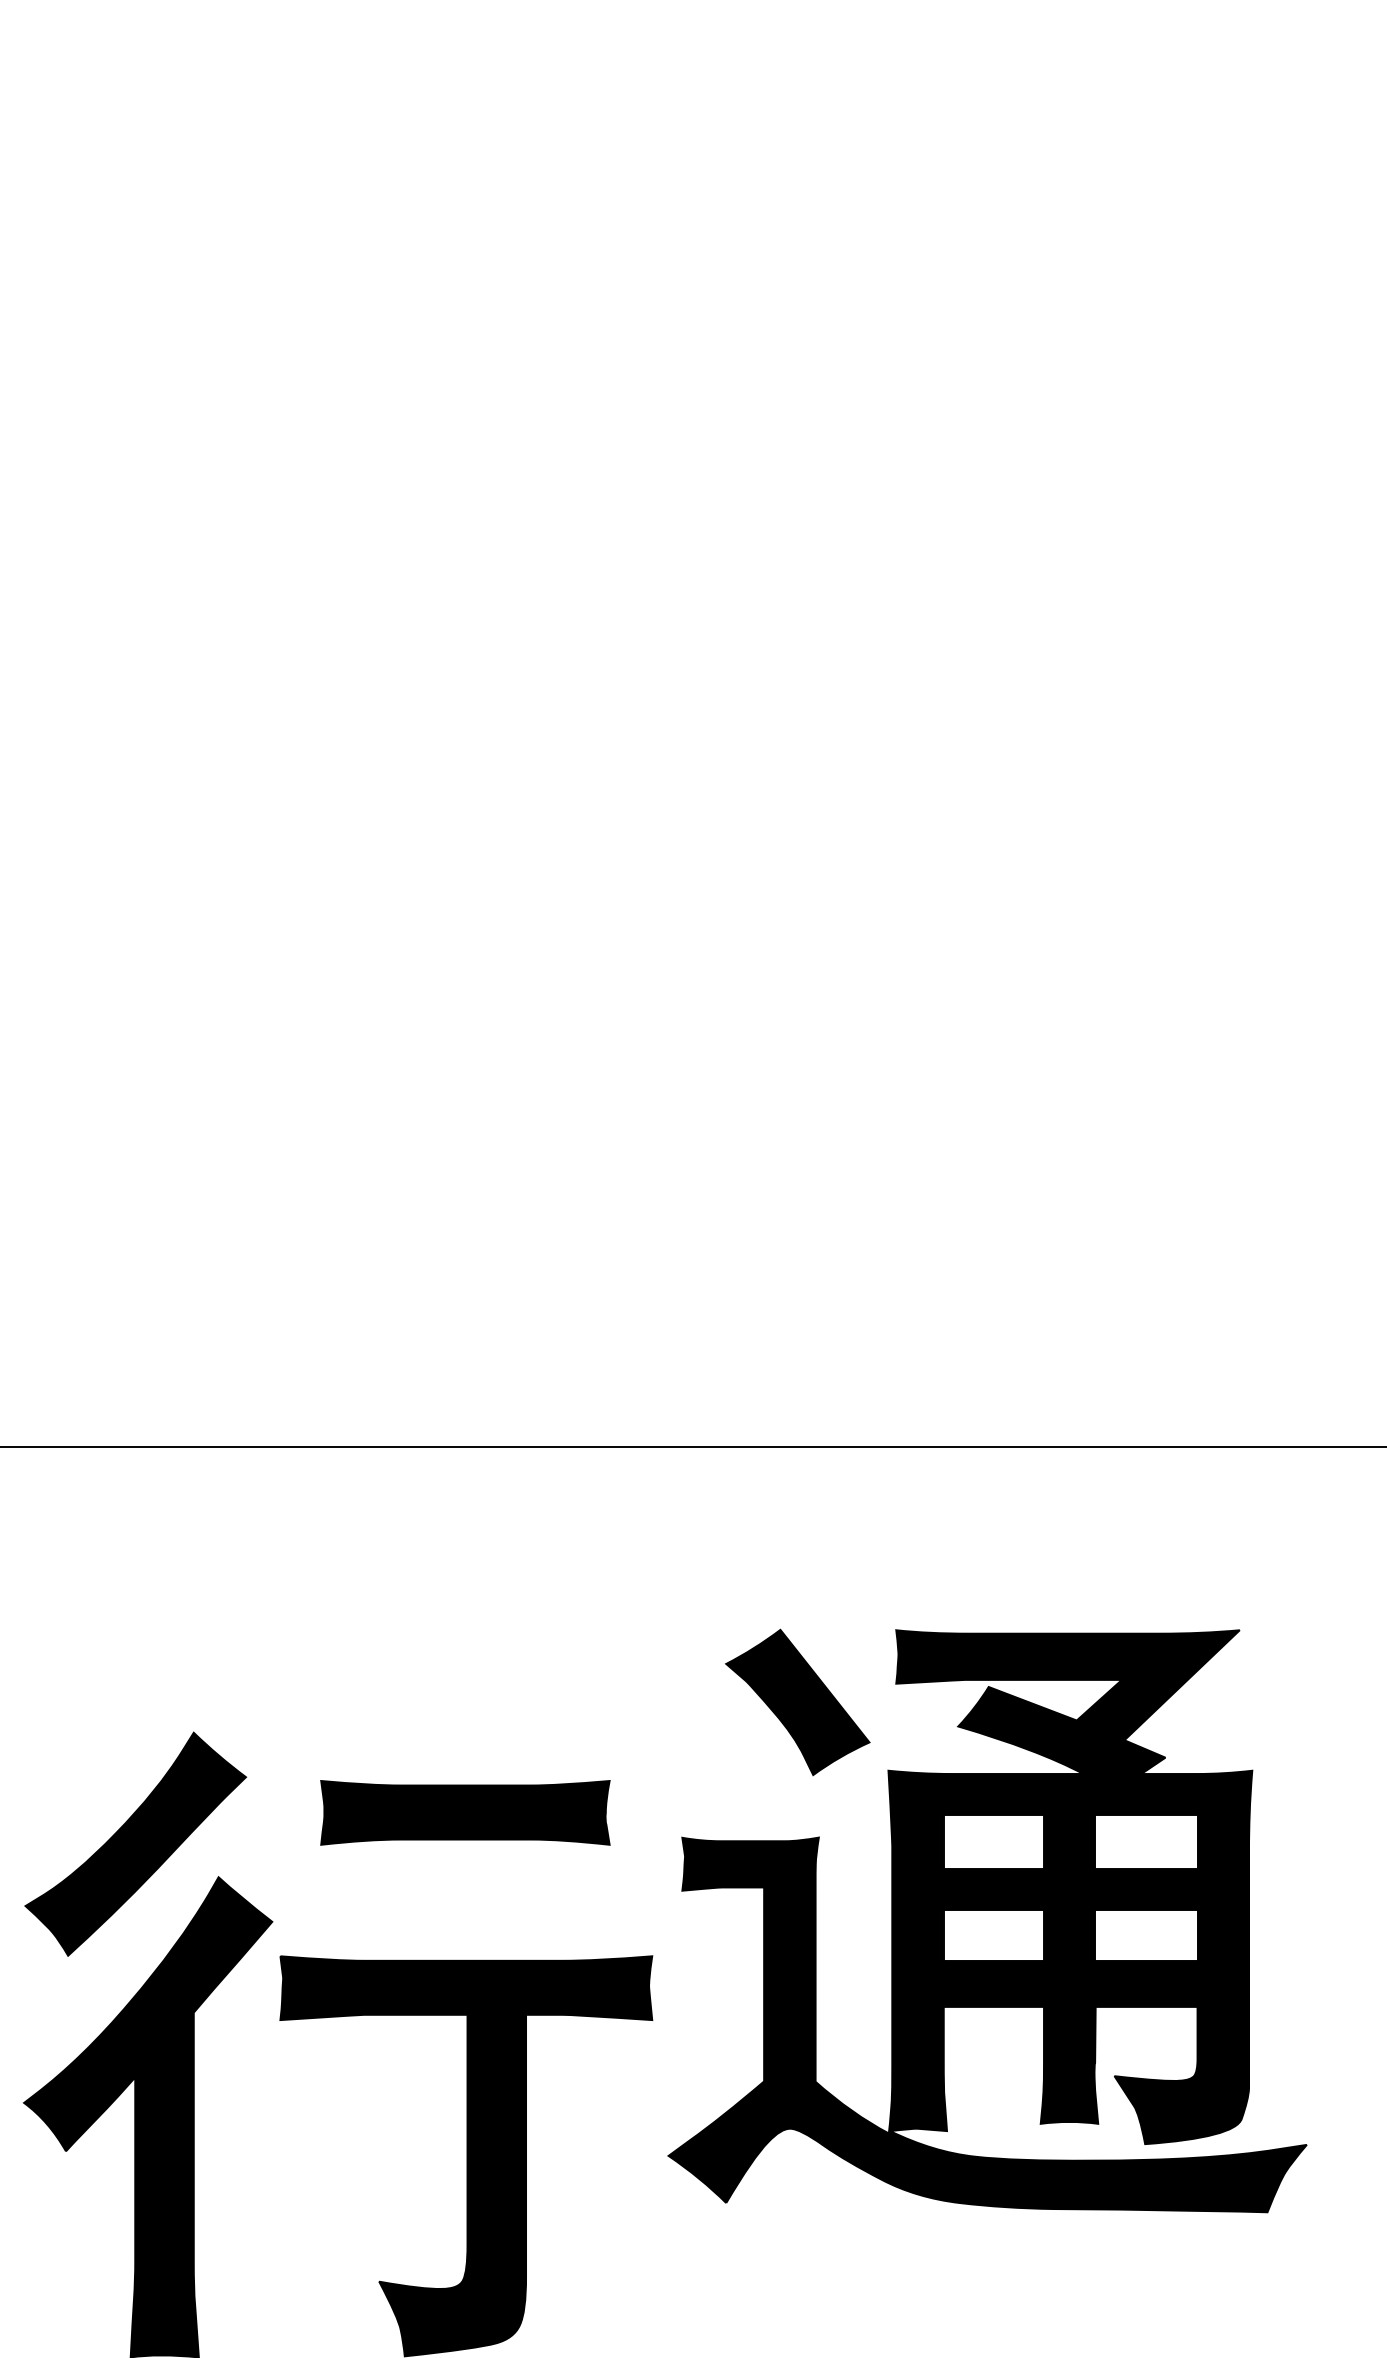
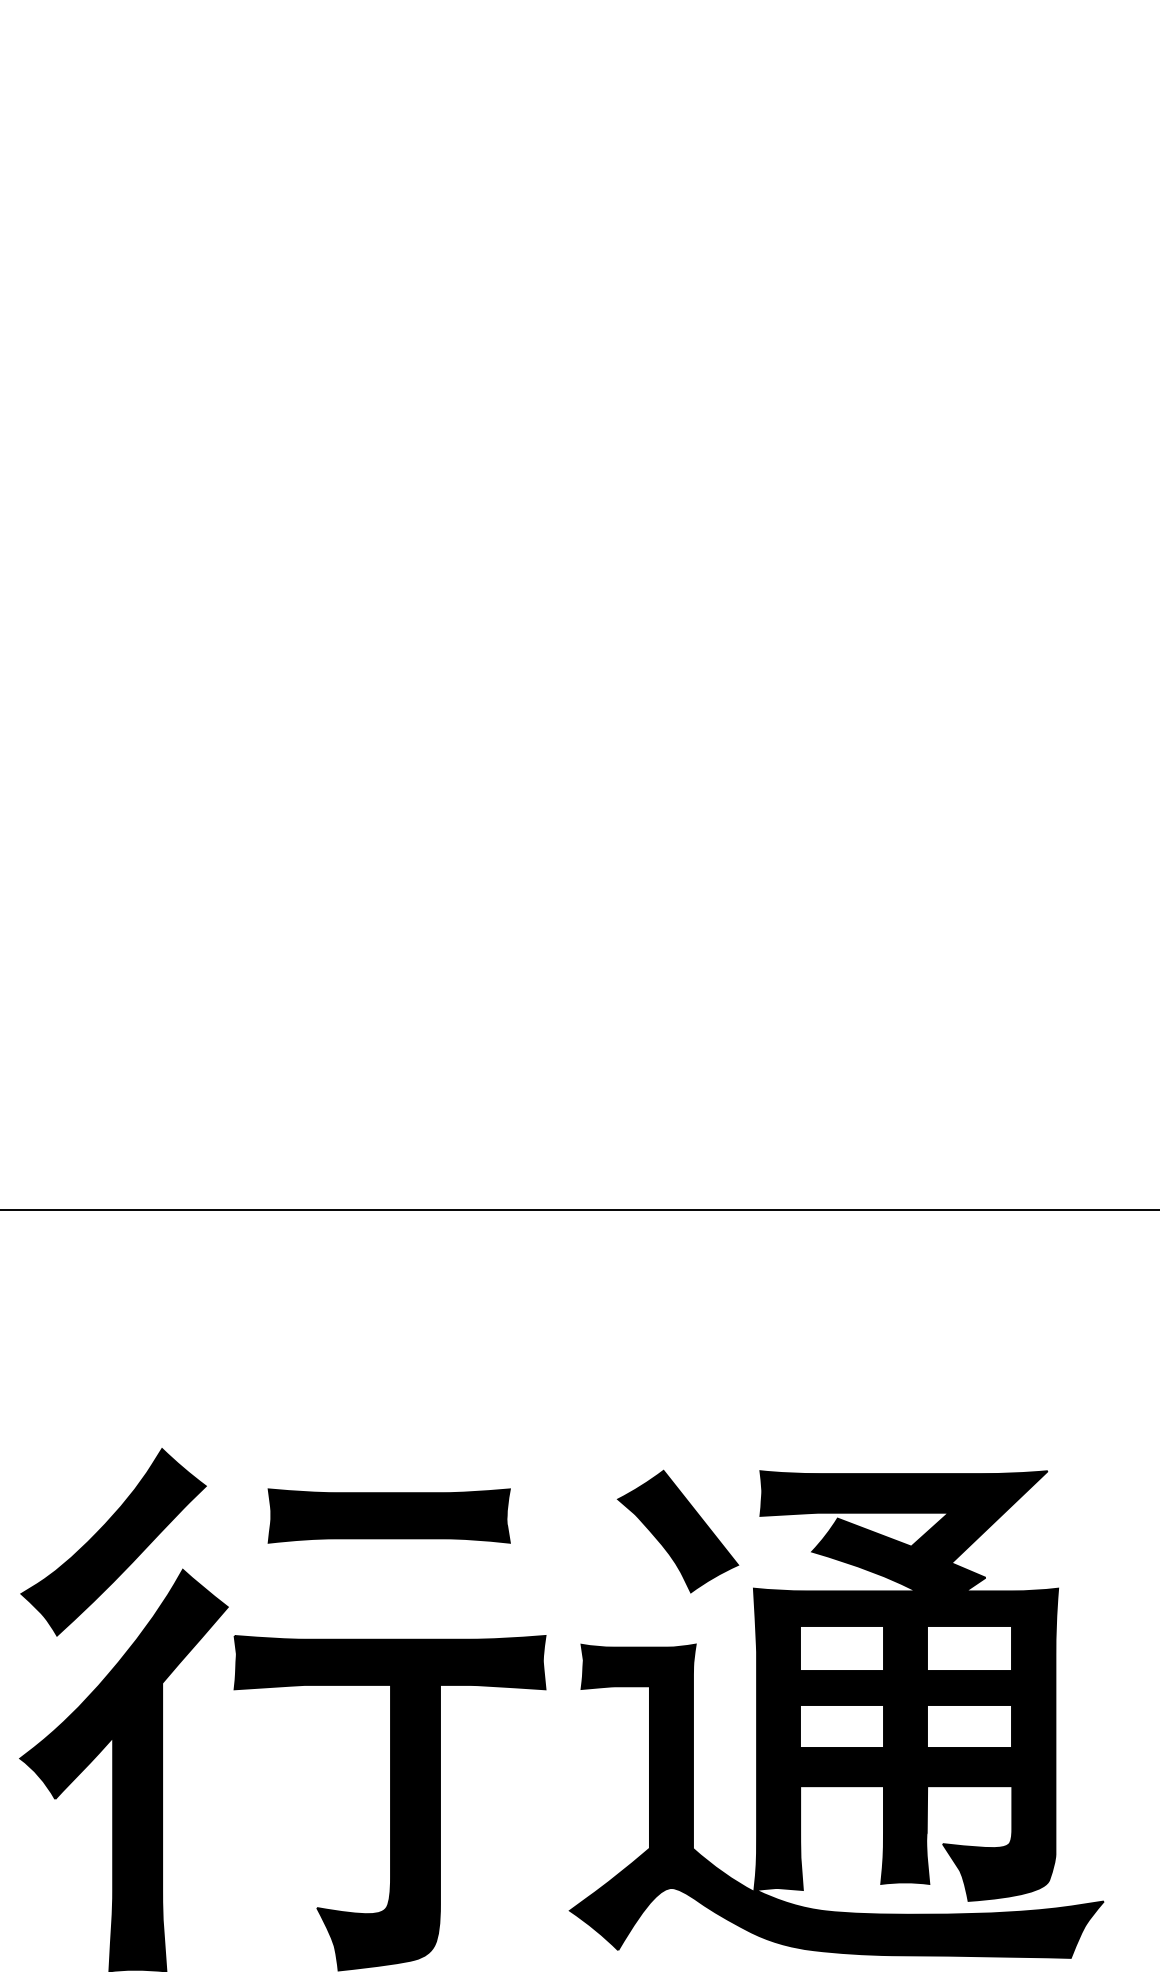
part: (987, 1920) -> (836, 1713), moved

